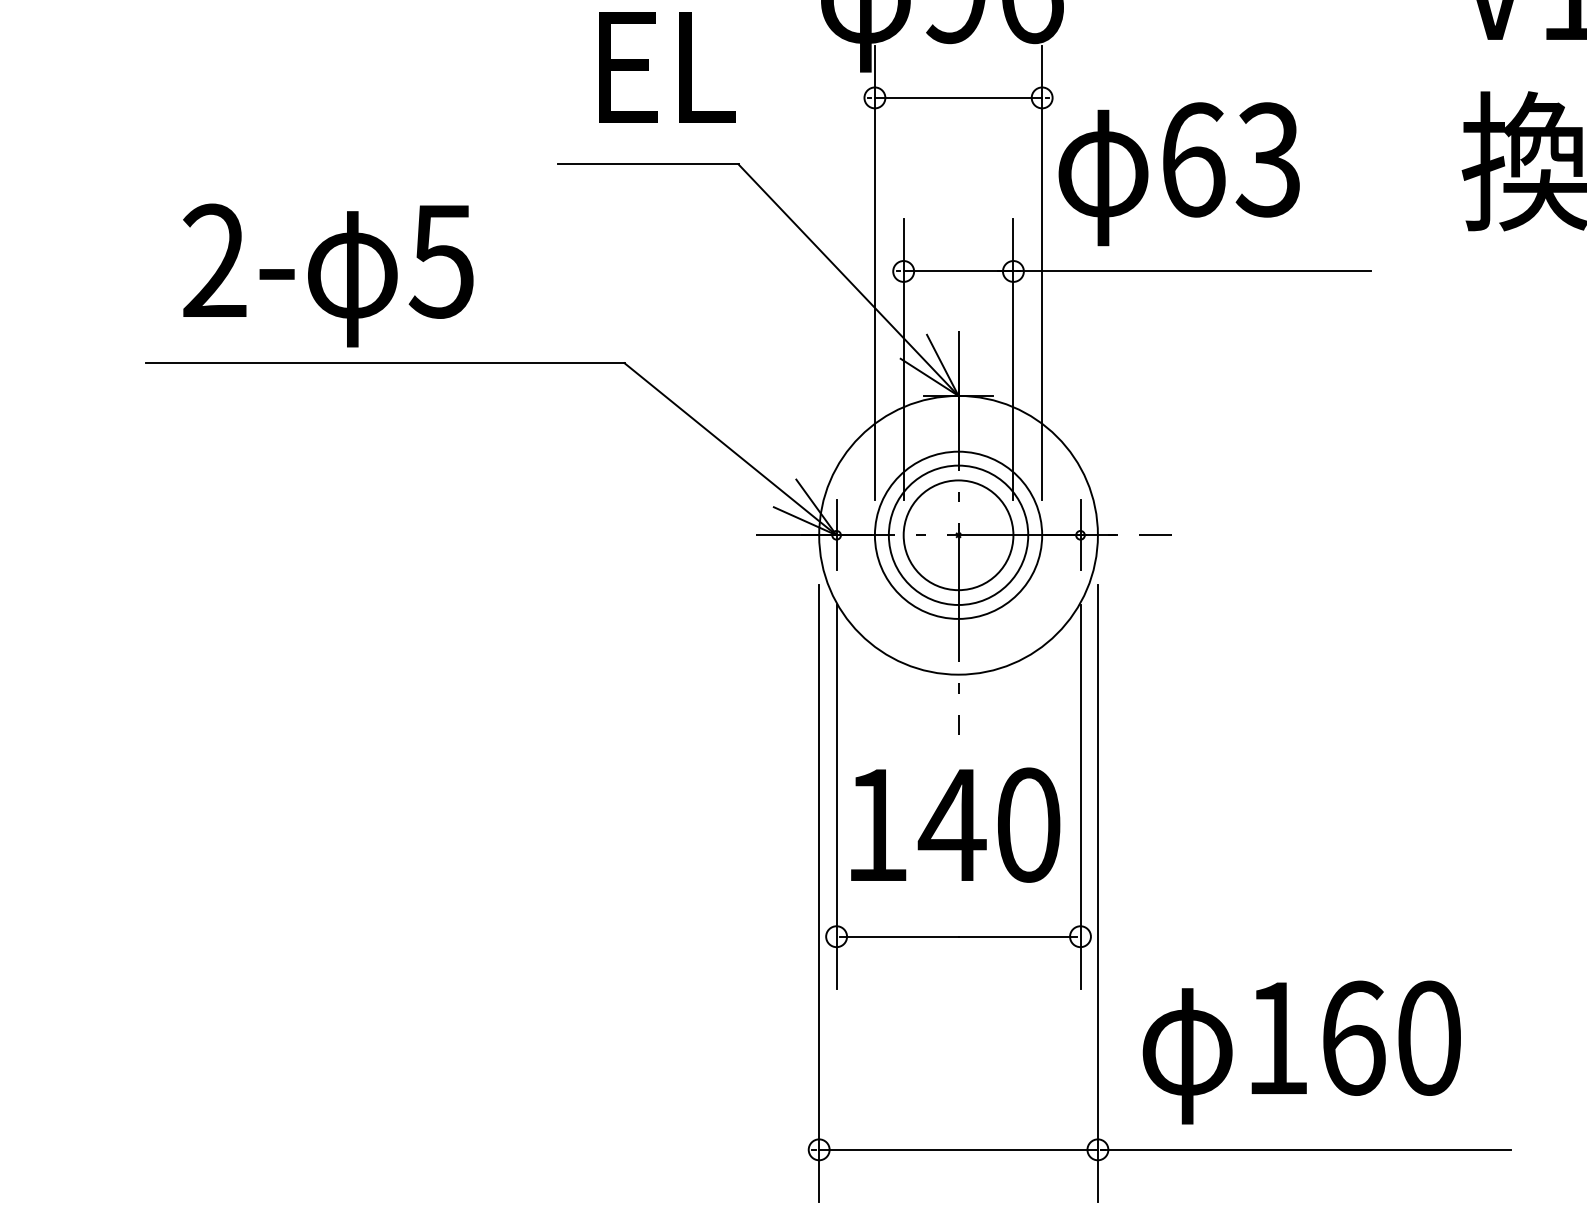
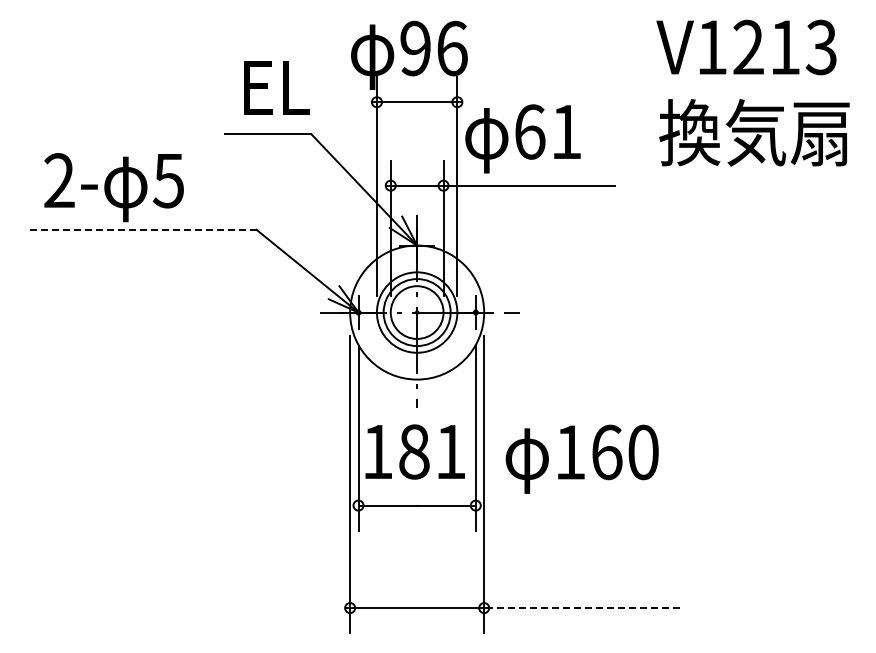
text: (1267, 158) -> (565, 131), 63 -> 61
line: (383, 362) -> (140, 229), solid -> dashed
text: (988, 824) -> (431, 451), 140 -> 181
text: (1300, 1050) -> (581, 458), moved
line: (1306, 1150) -> (584, 608), solid -> dashed

